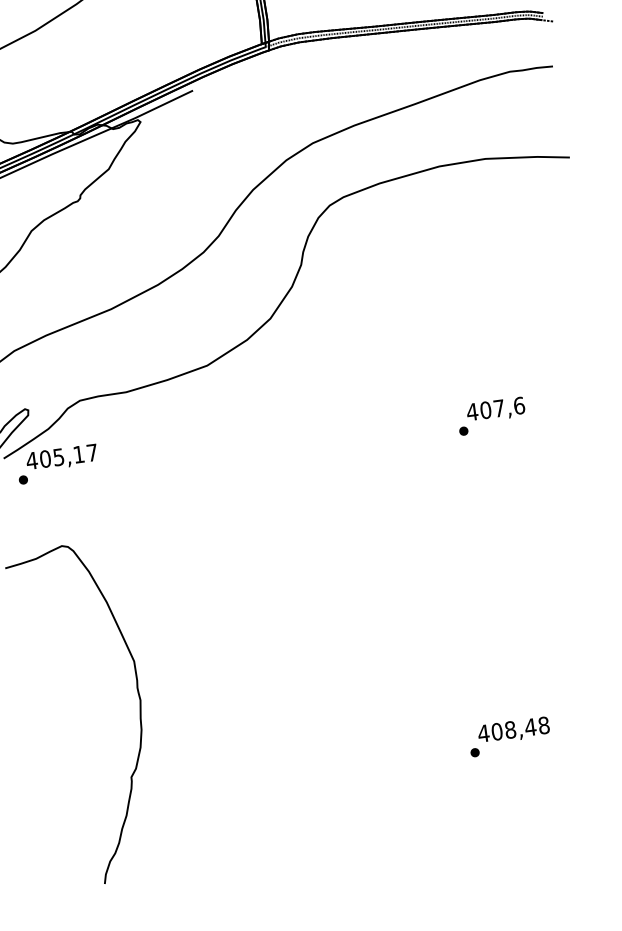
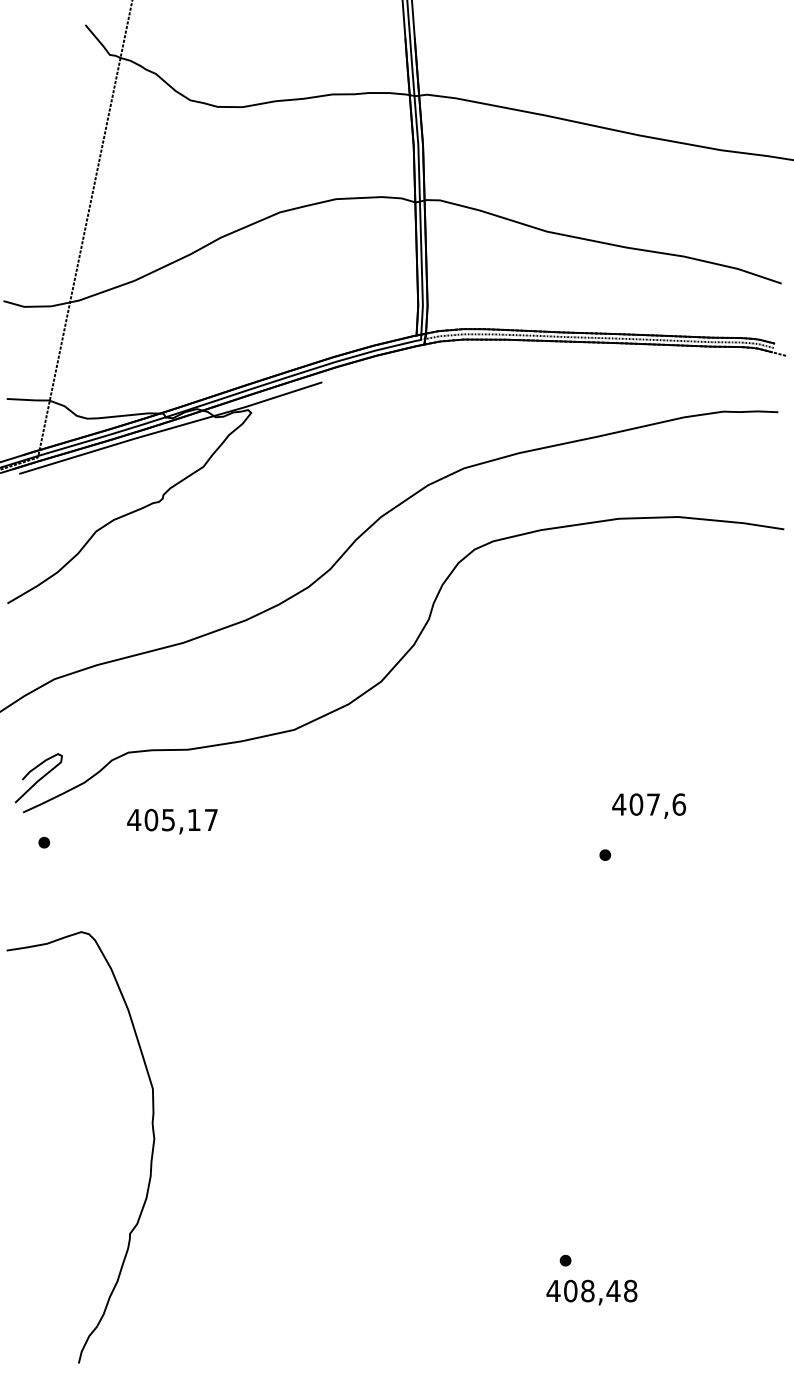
text: (496, 409) -> (649, 805), moved
text: (62, 457) -> (172, 821), moved
text: (513, 730) -> (591, 1292), moved

